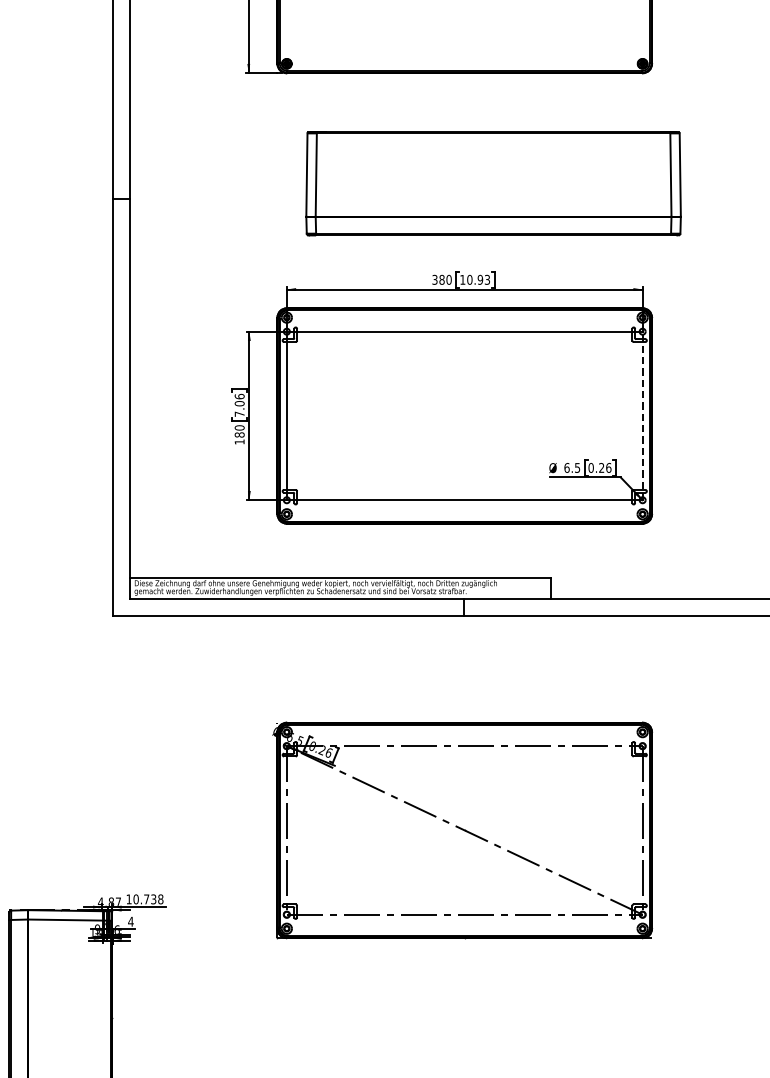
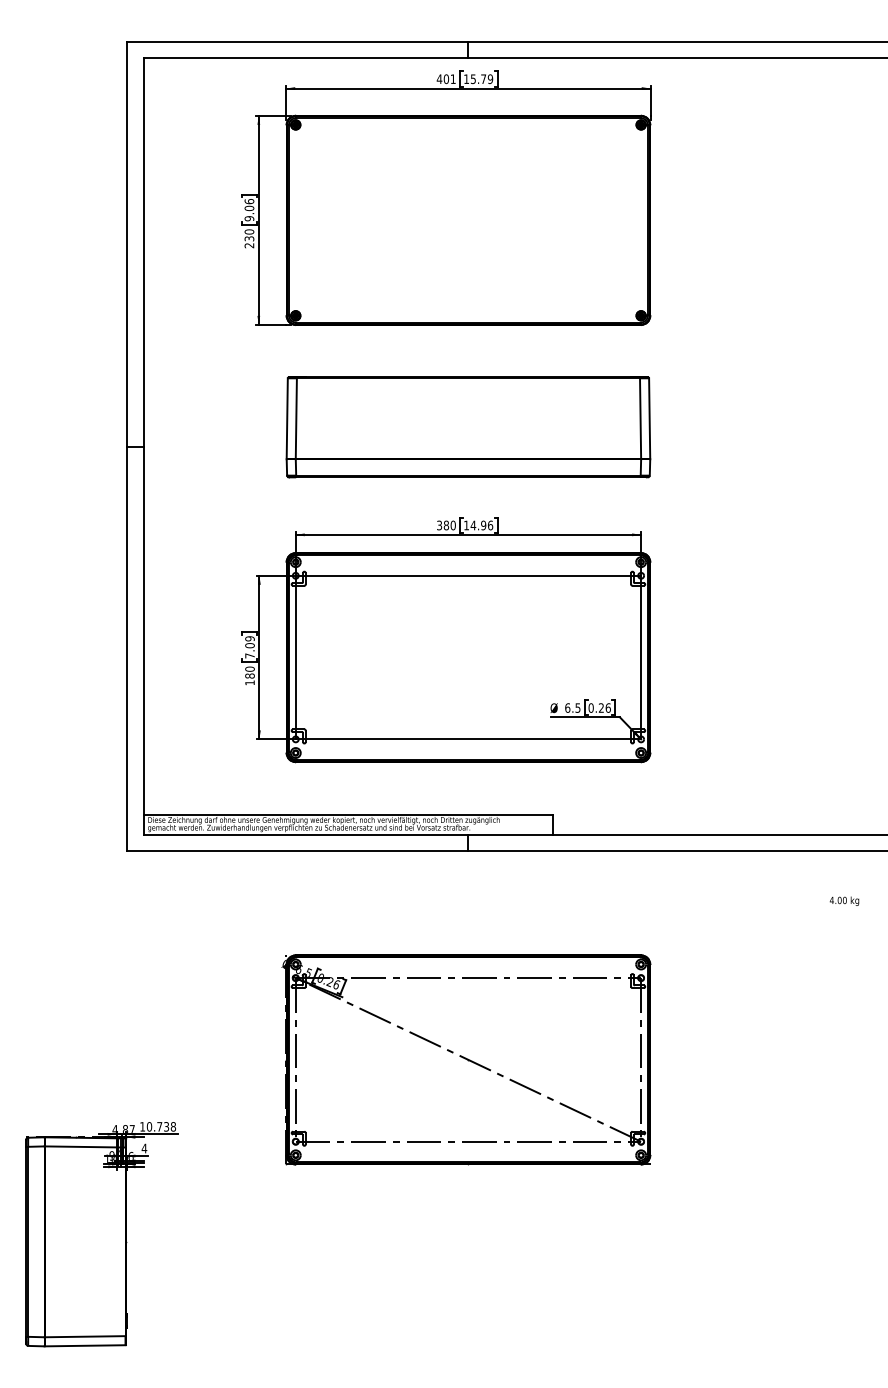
part: (493, 184) -> (468, 427), moved
text: (478, 279) -> (481, 525), 10.93 -> 14.96
text: (239, 396) -> (249, 638), 7.06 -> 7.09
line: (643, 415) -> (641, 657), dashed -> solid

